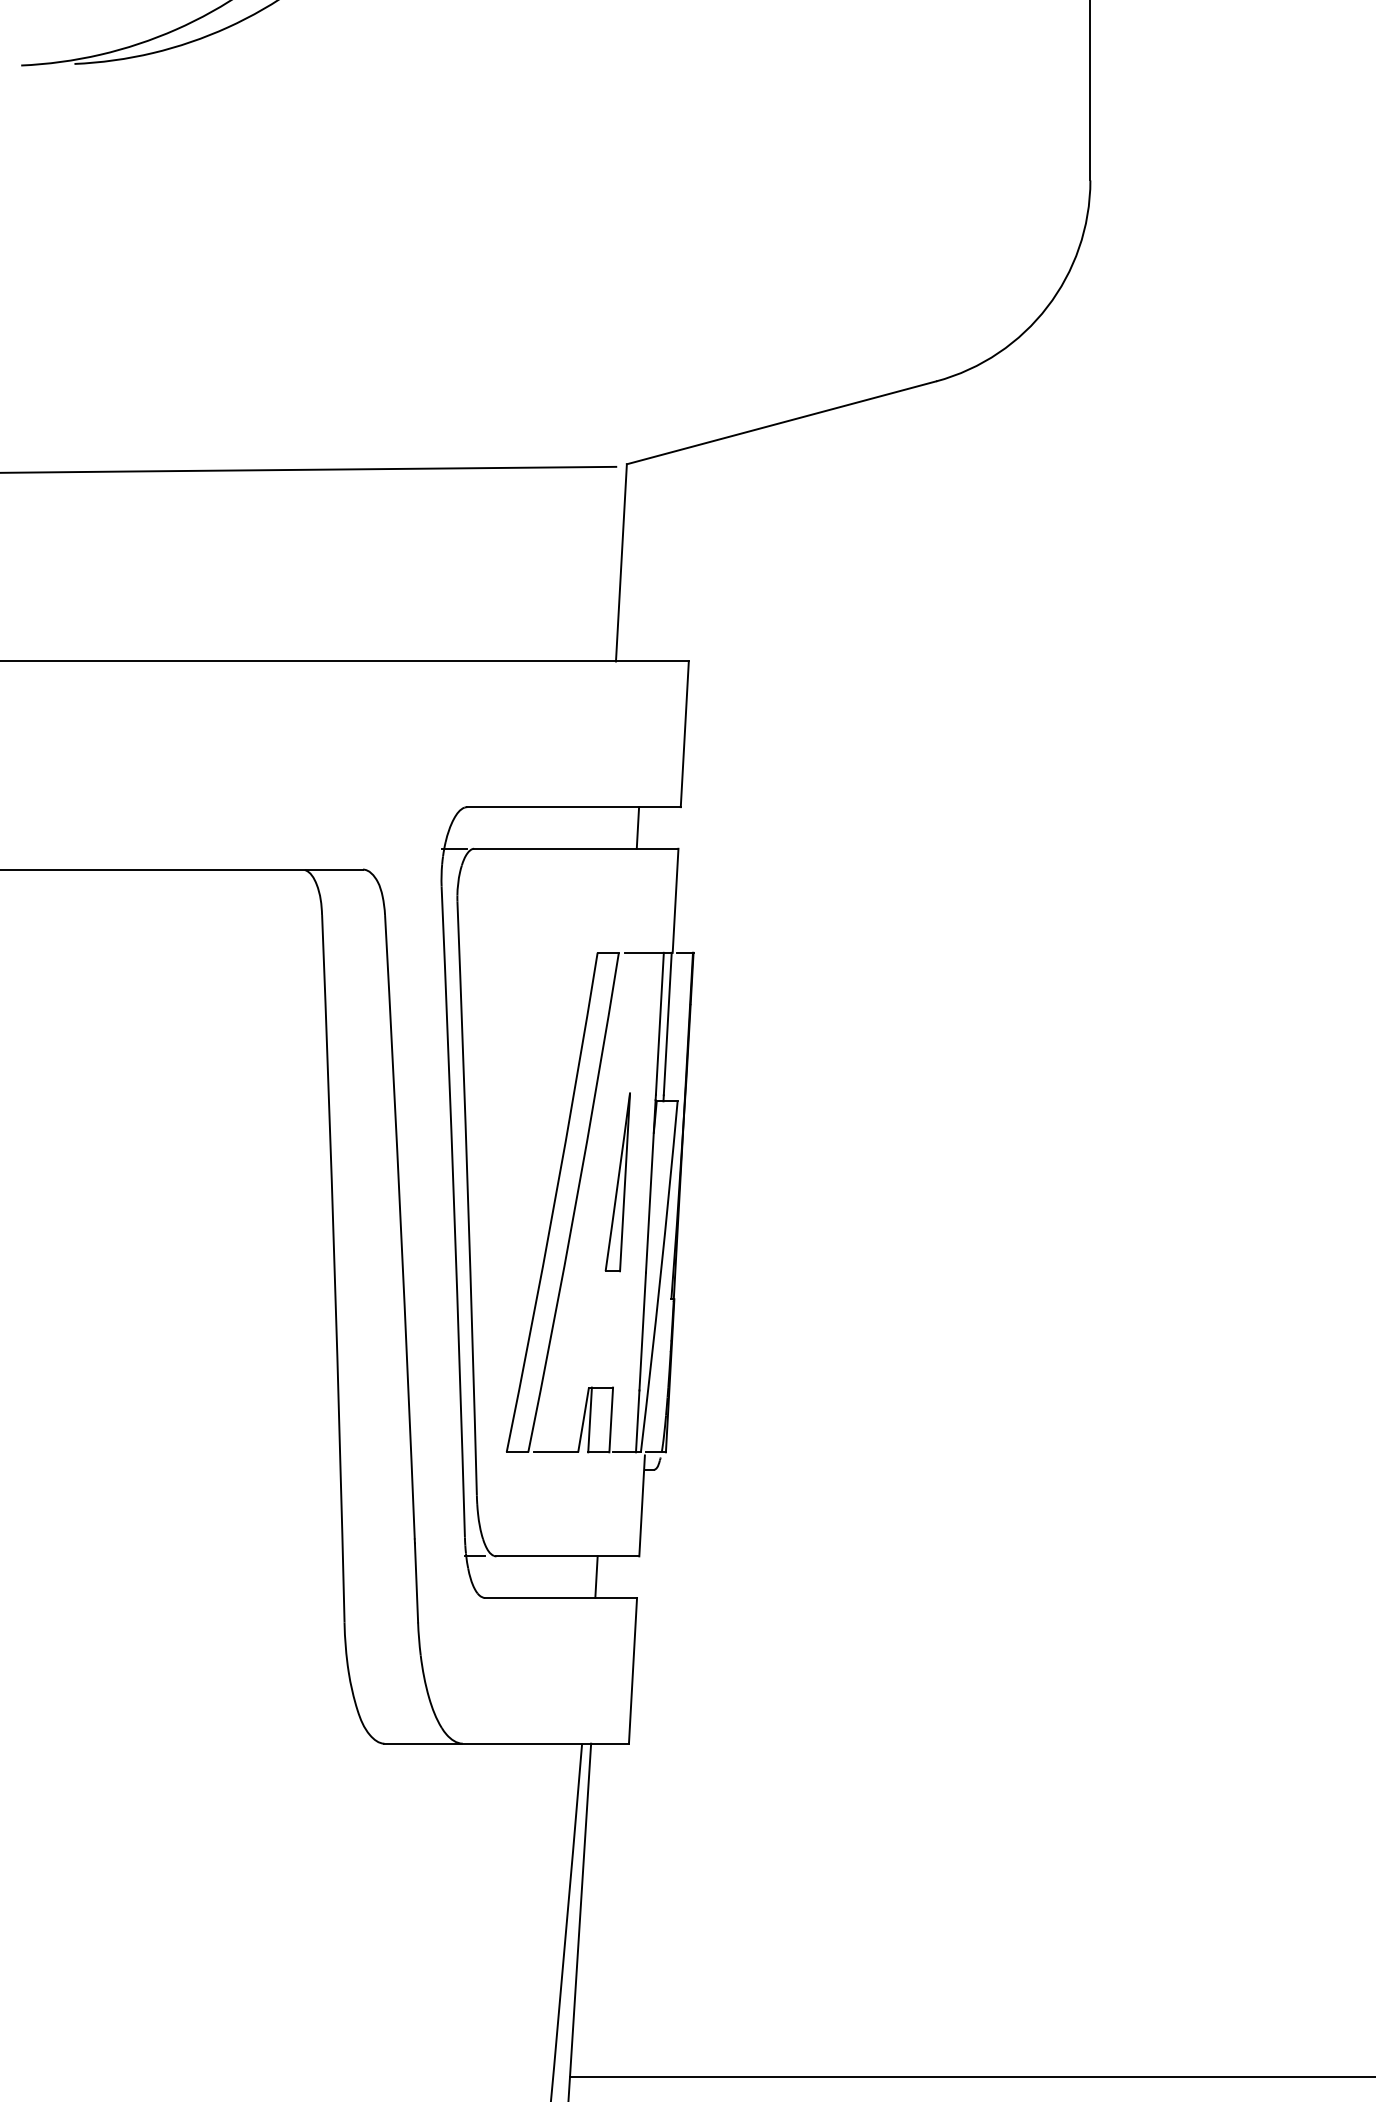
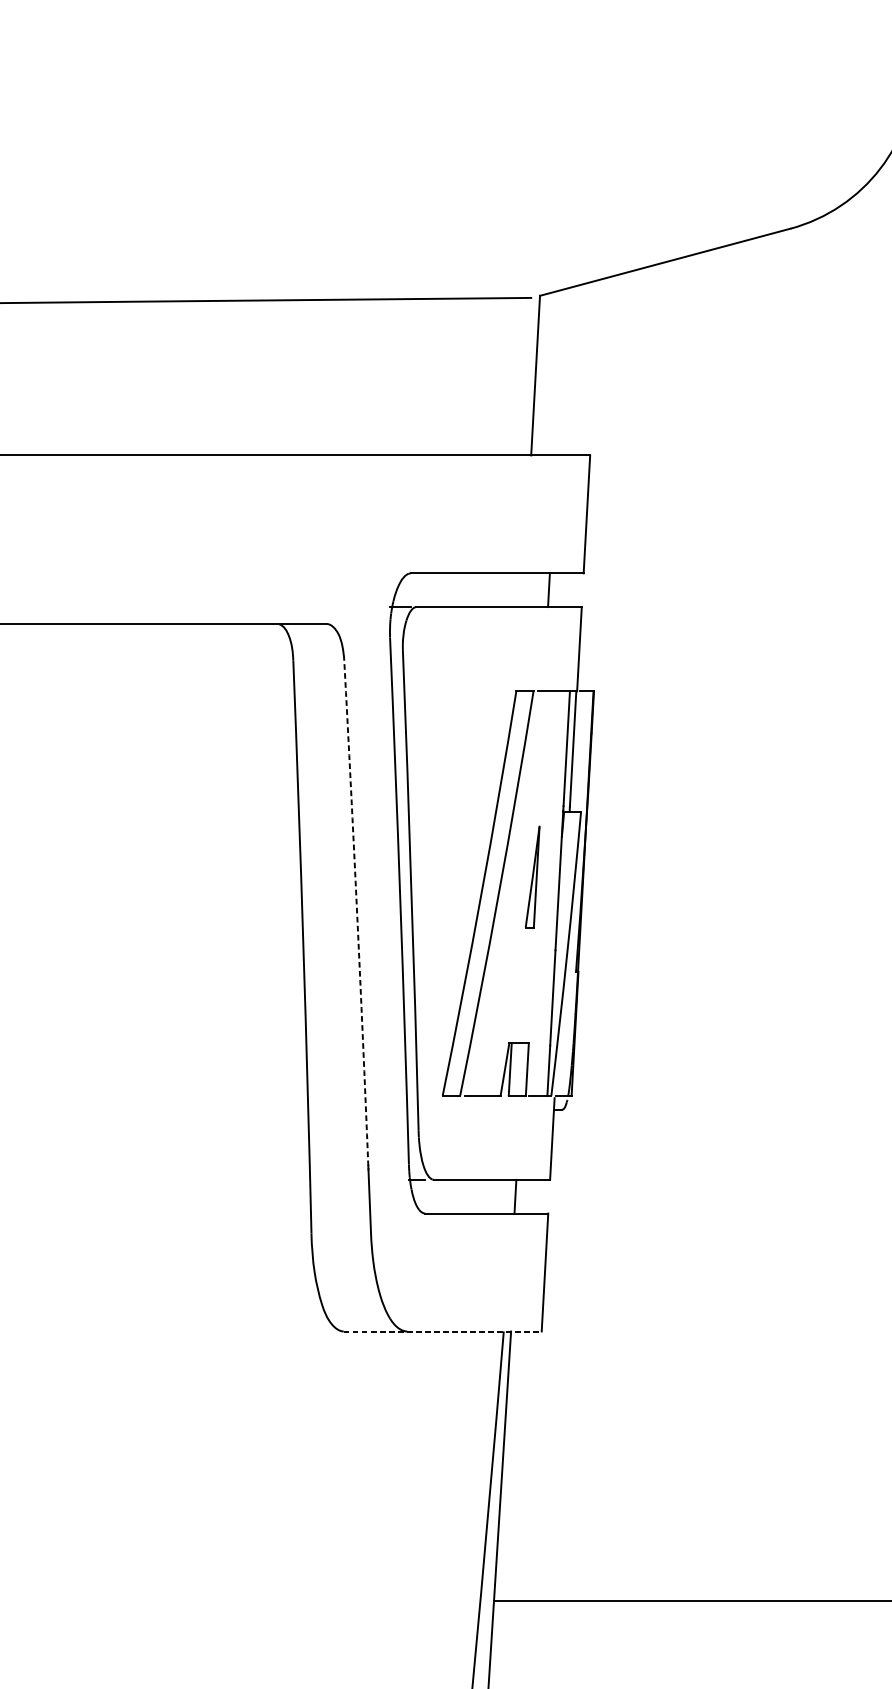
part: (617, 1182) -> (532, 877), size x0.7
arc: (400, 1227) -> (356, 913), solid -> dashed
line: (507, 1743) -> (443, 1331), solid -> dashed

